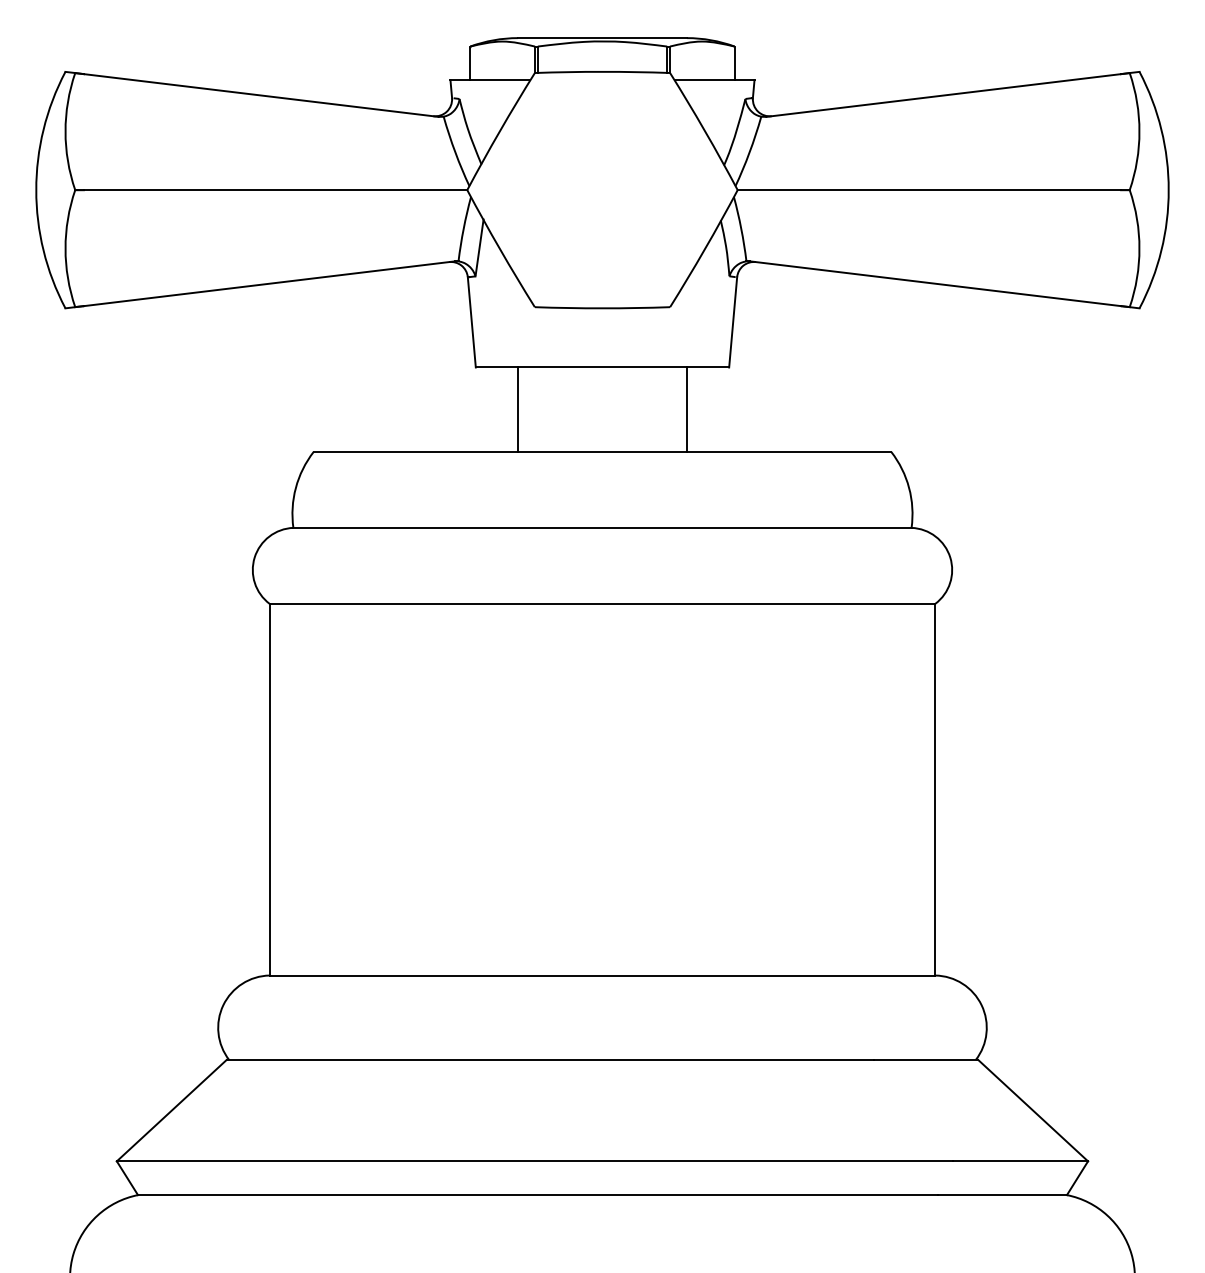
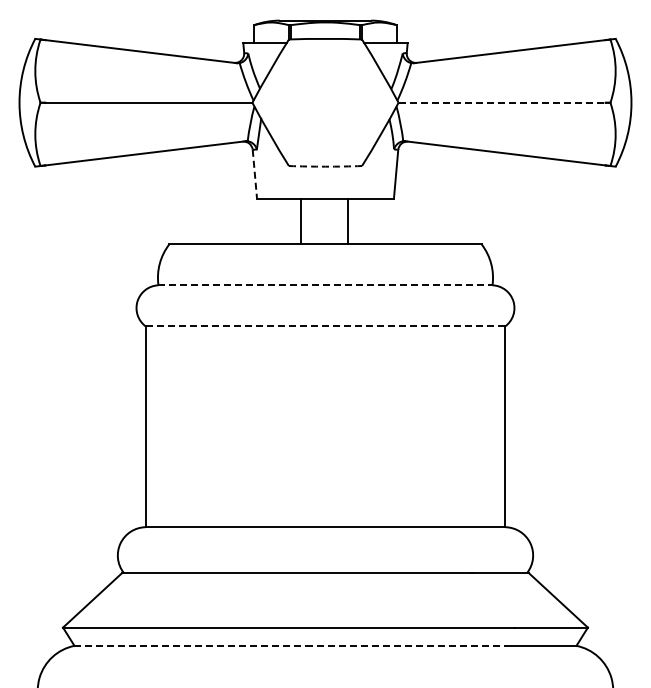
line: (930, 189) -> (502, 102), solid -> dashed
arc: (602, 308) -> (325, 166), solid -> dashed
line: (471, 322) -> (254, 174), solid -> dashed
line: (517, 409) -> (300, 221), moved
line: (687, 409) -> (348, 221), moved
line: (602, 528) -> (325, 285), solid -> dashed
line: (602, 604) -> (325, 326), solid -> dashed
line: (539, 1194) -> (291, 645), solid -> dashed

